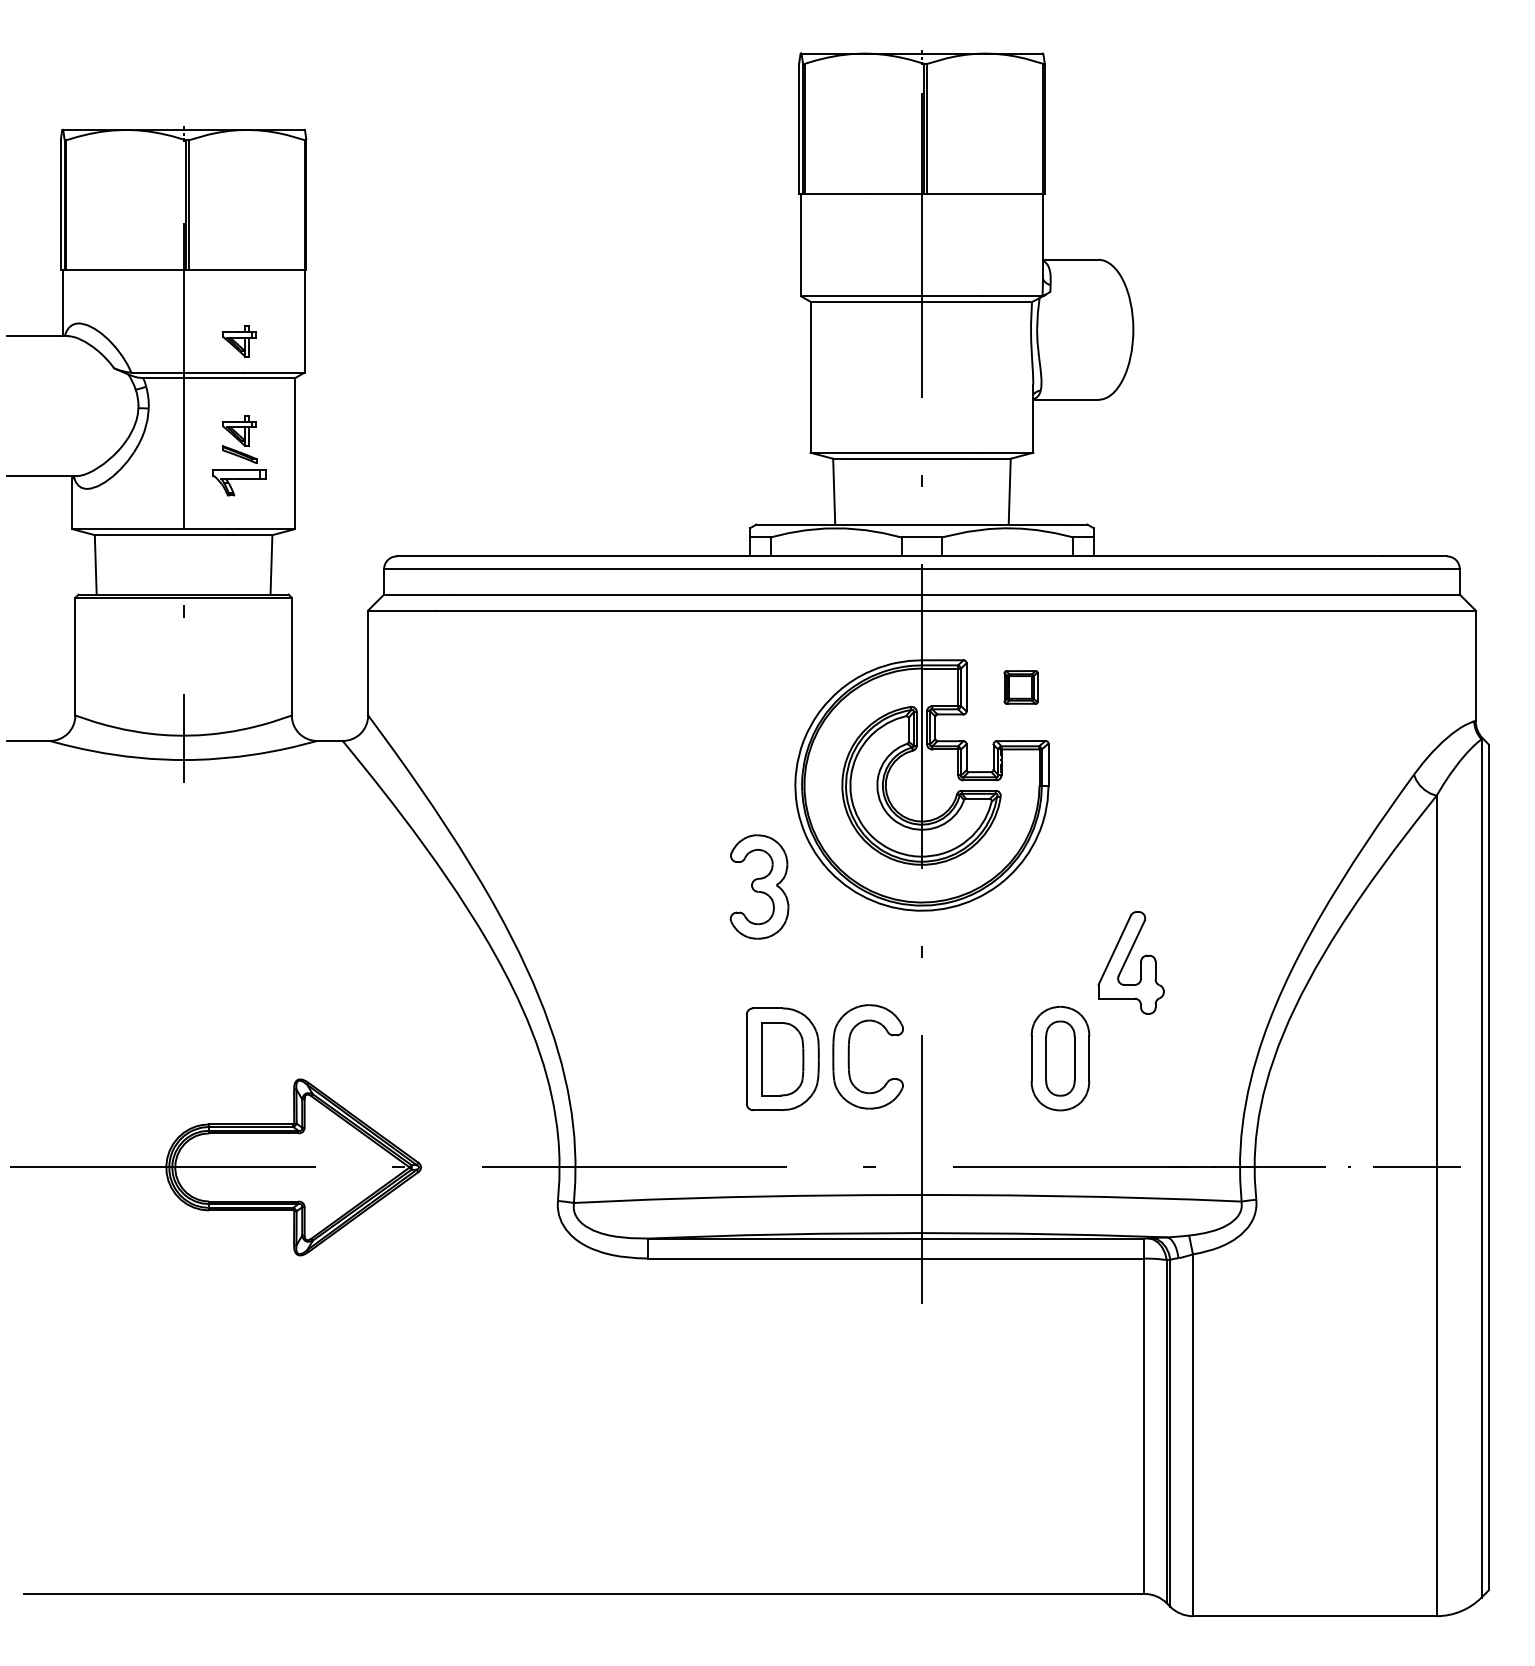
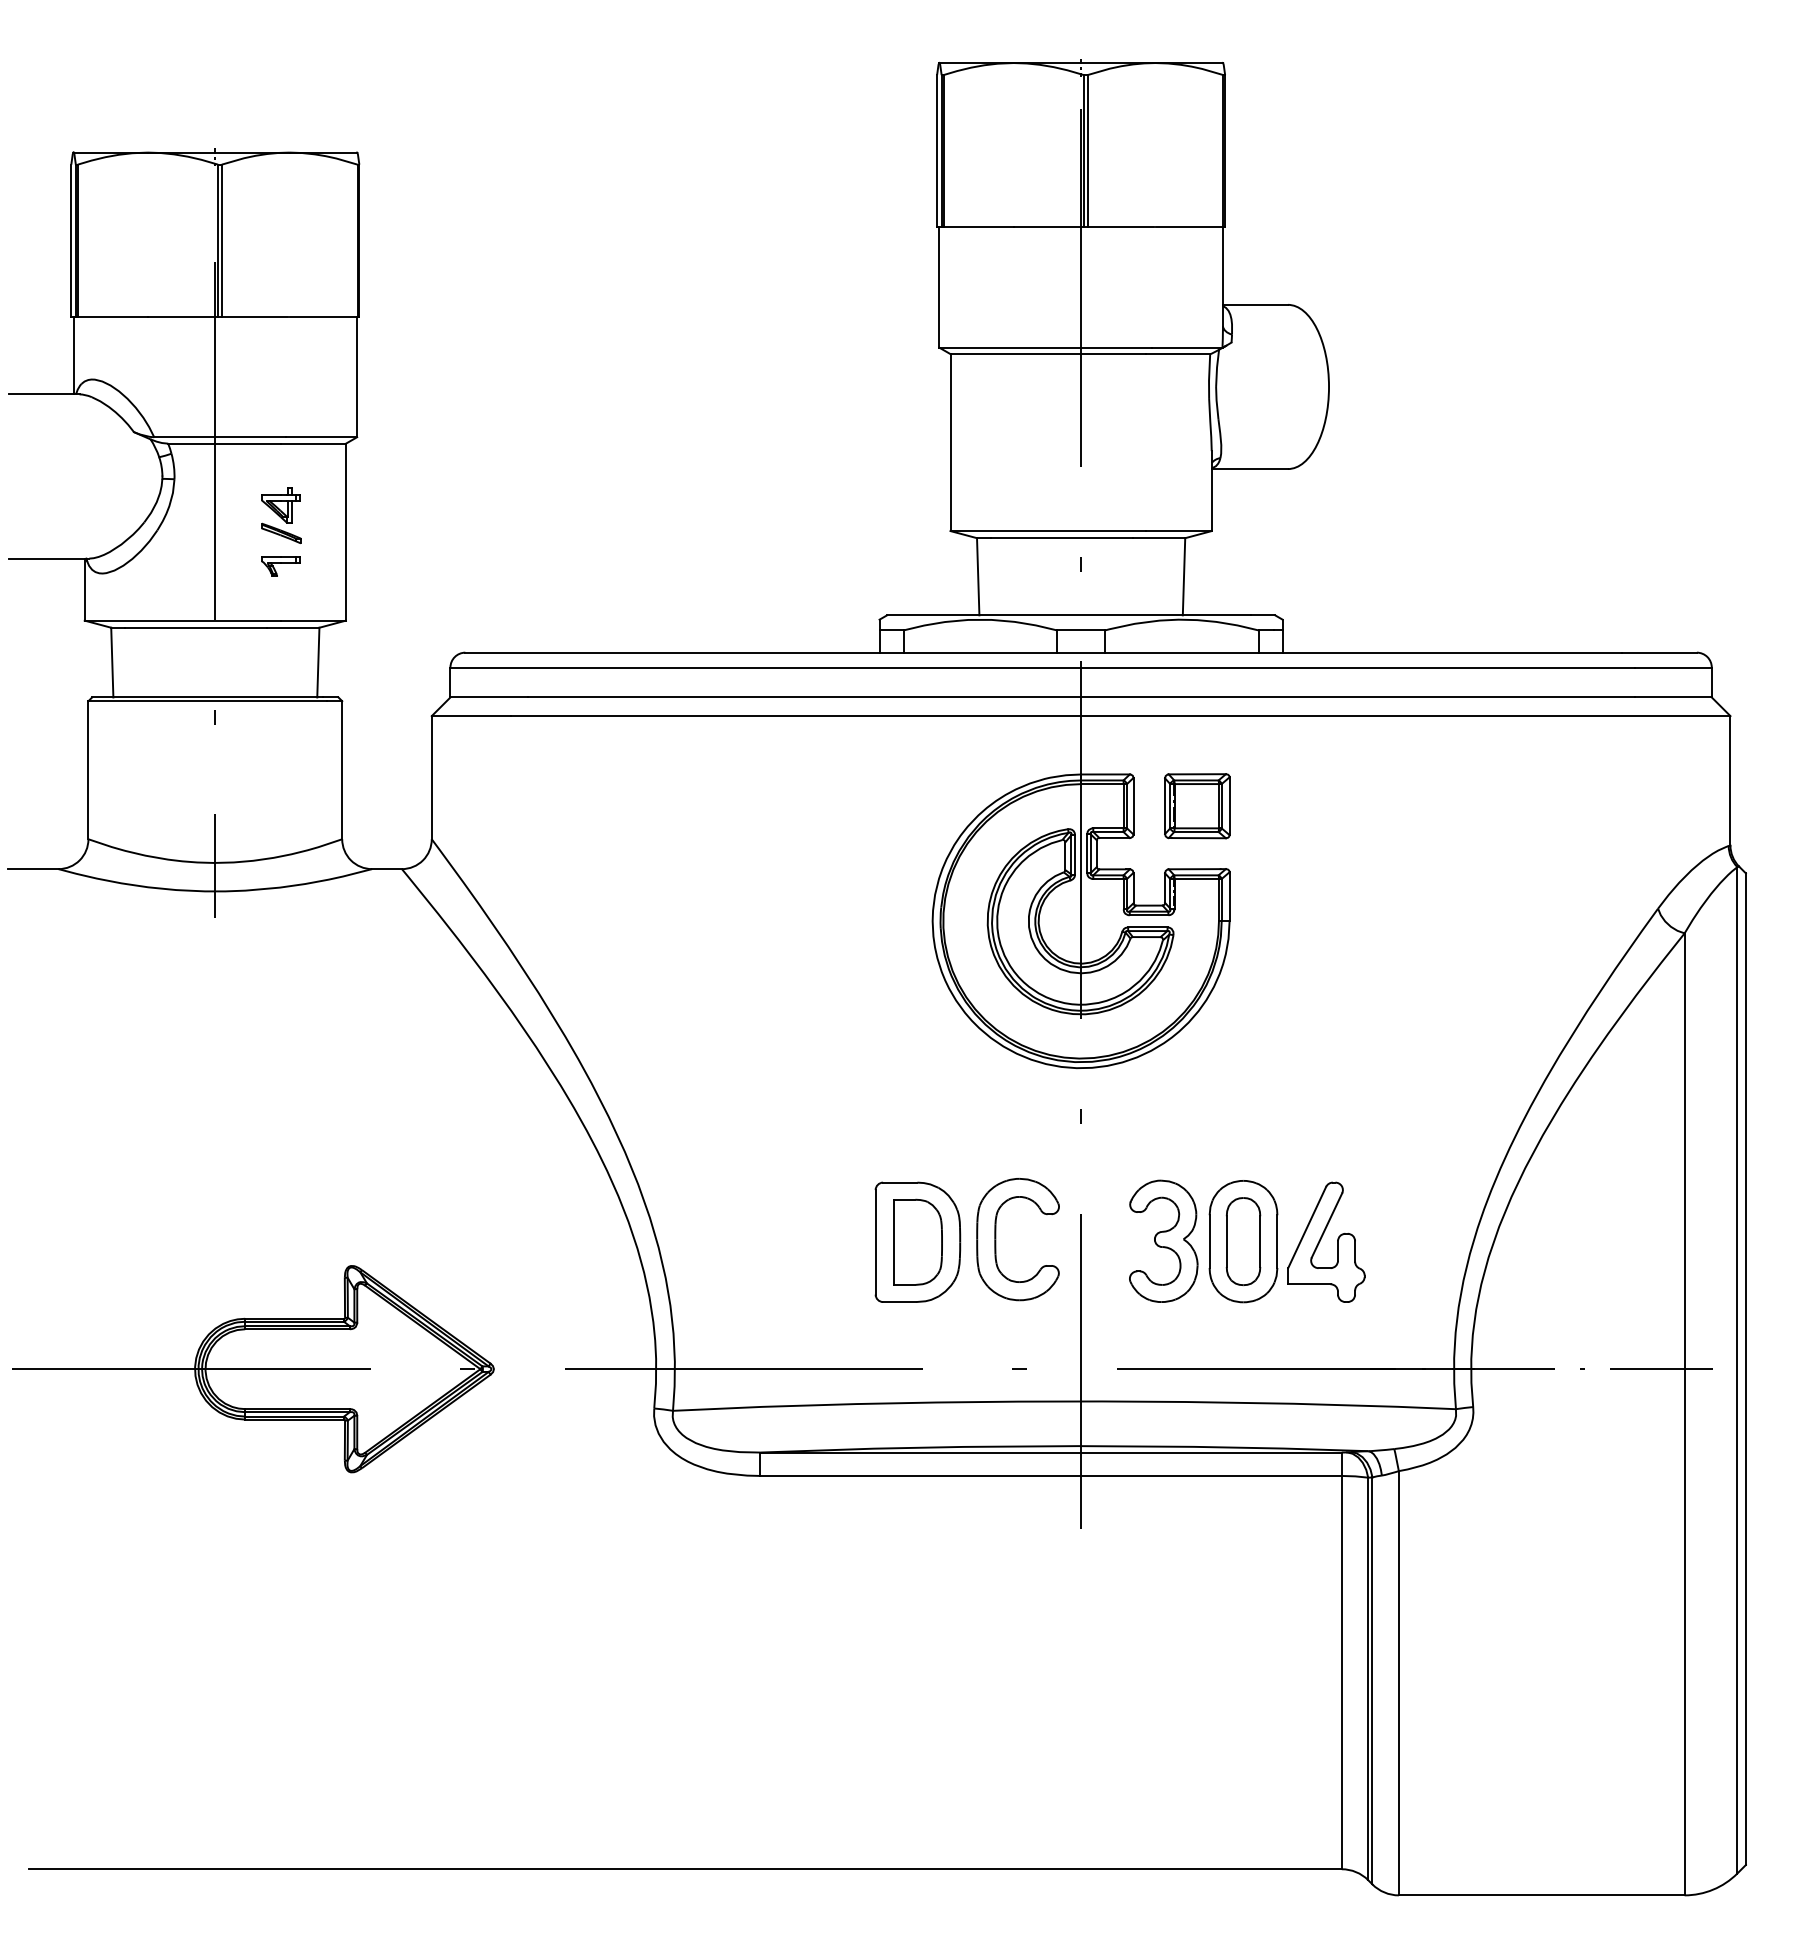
part: (239, 341) -> (280, 400), removed
part: (239, 482) -> (280, 566), size x0.62
part: (1021, 687) -> (1197, 806), size x1.67
part: (759, 886) -> (1163, 1240), moved
part: (1131, 962) -> (1326, 1241), moved

